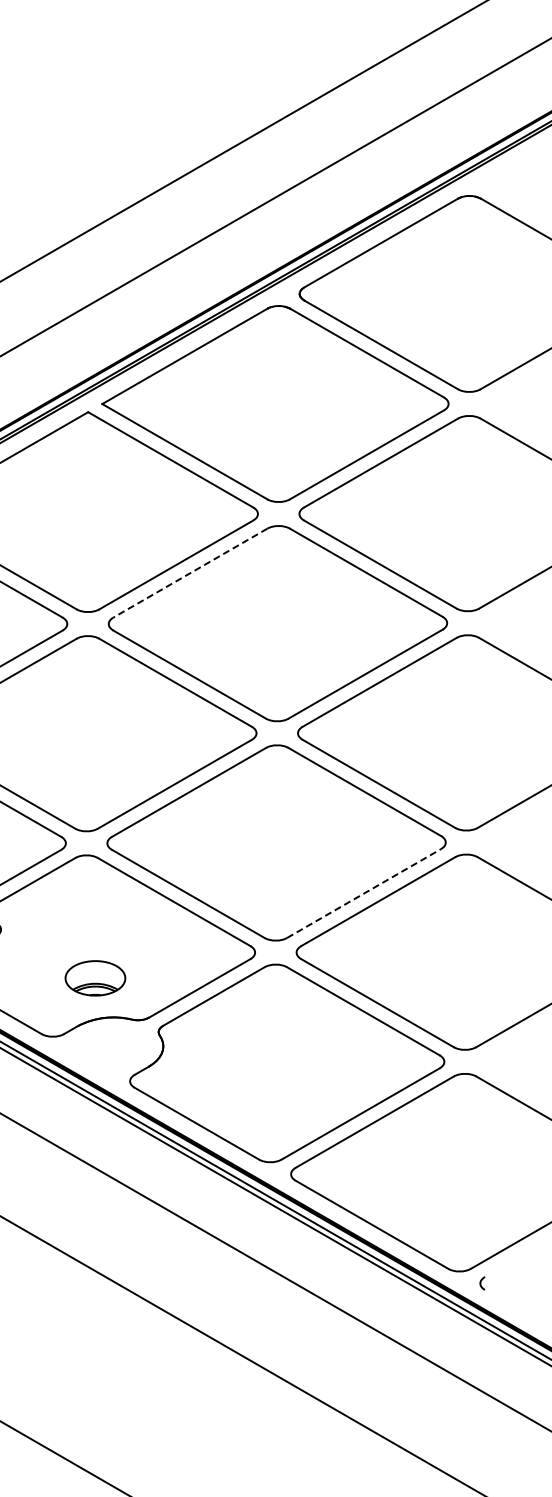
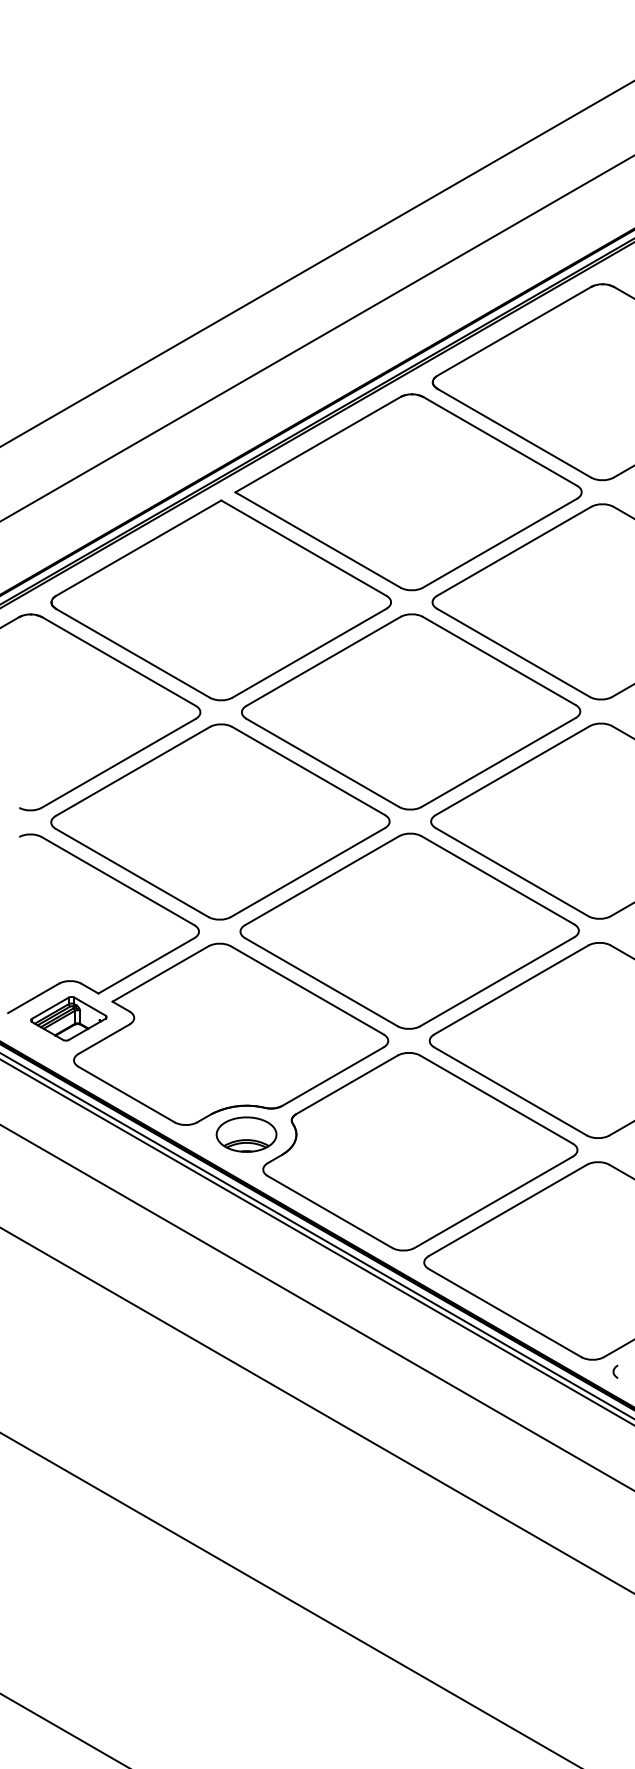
line: (190, 573) -> (323, 661), dashed -> solid
line: (364, 893) -> (497, 981), dashed -> solid
part: (95, 978) -> (246, 1134), moved

